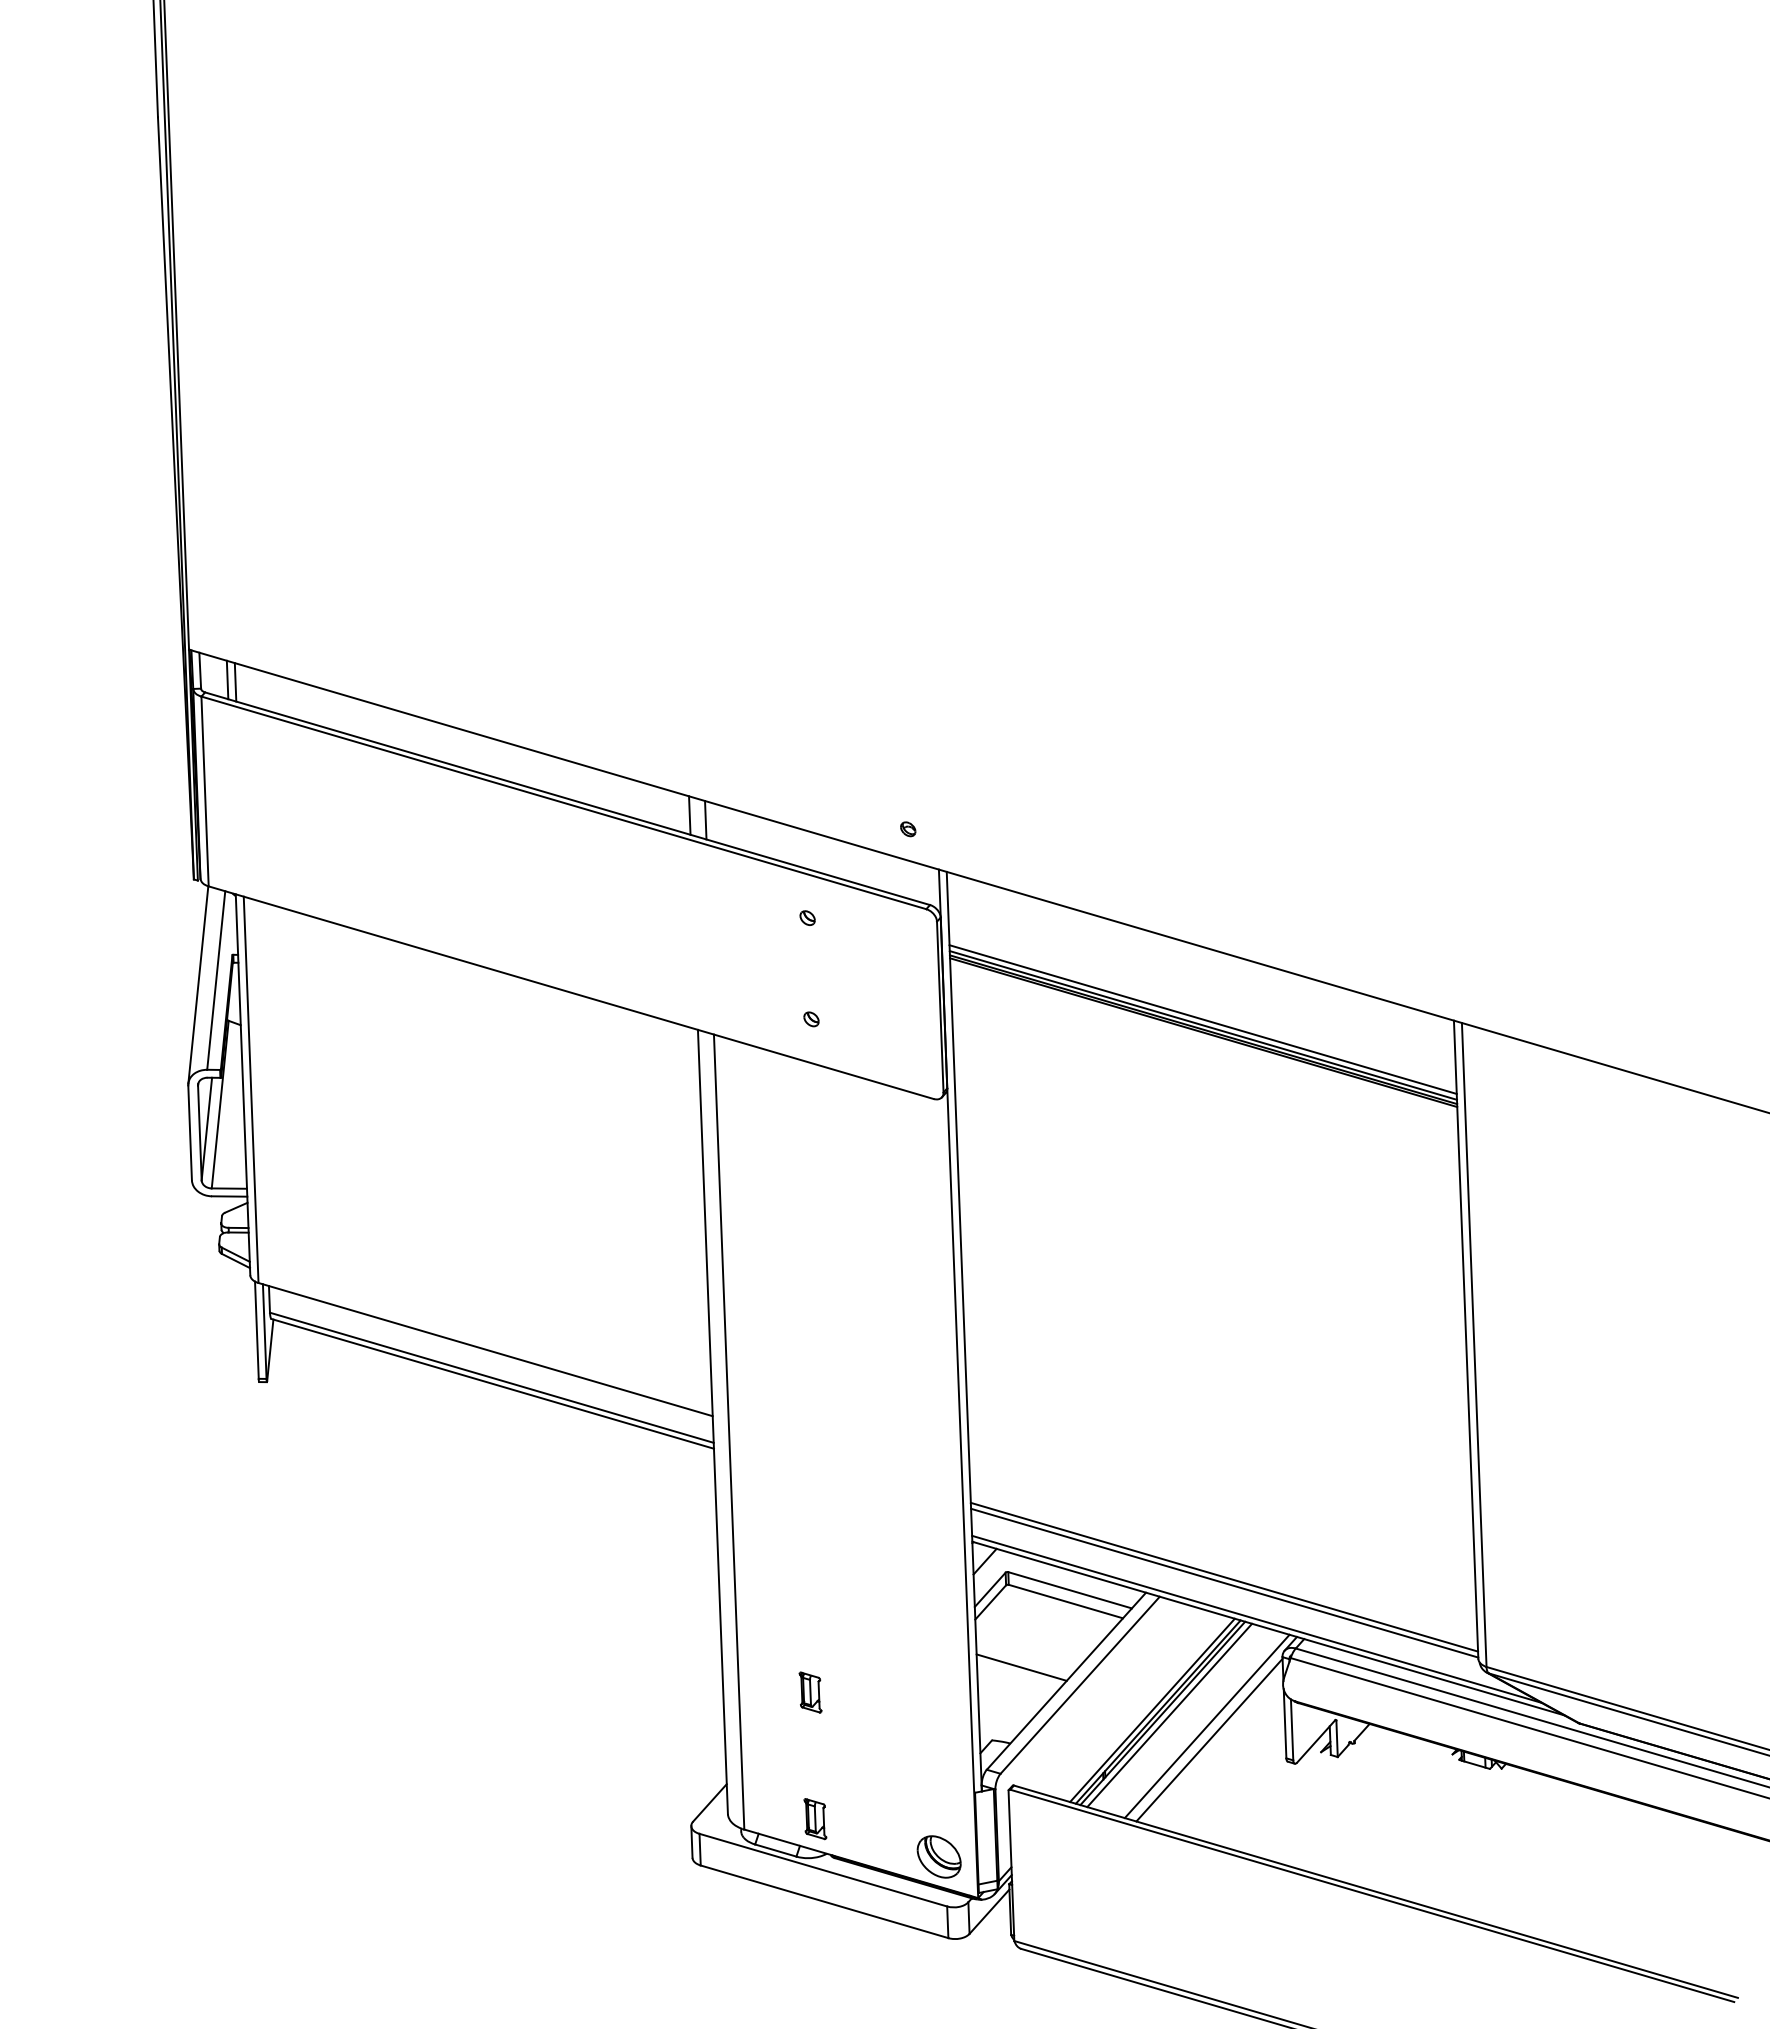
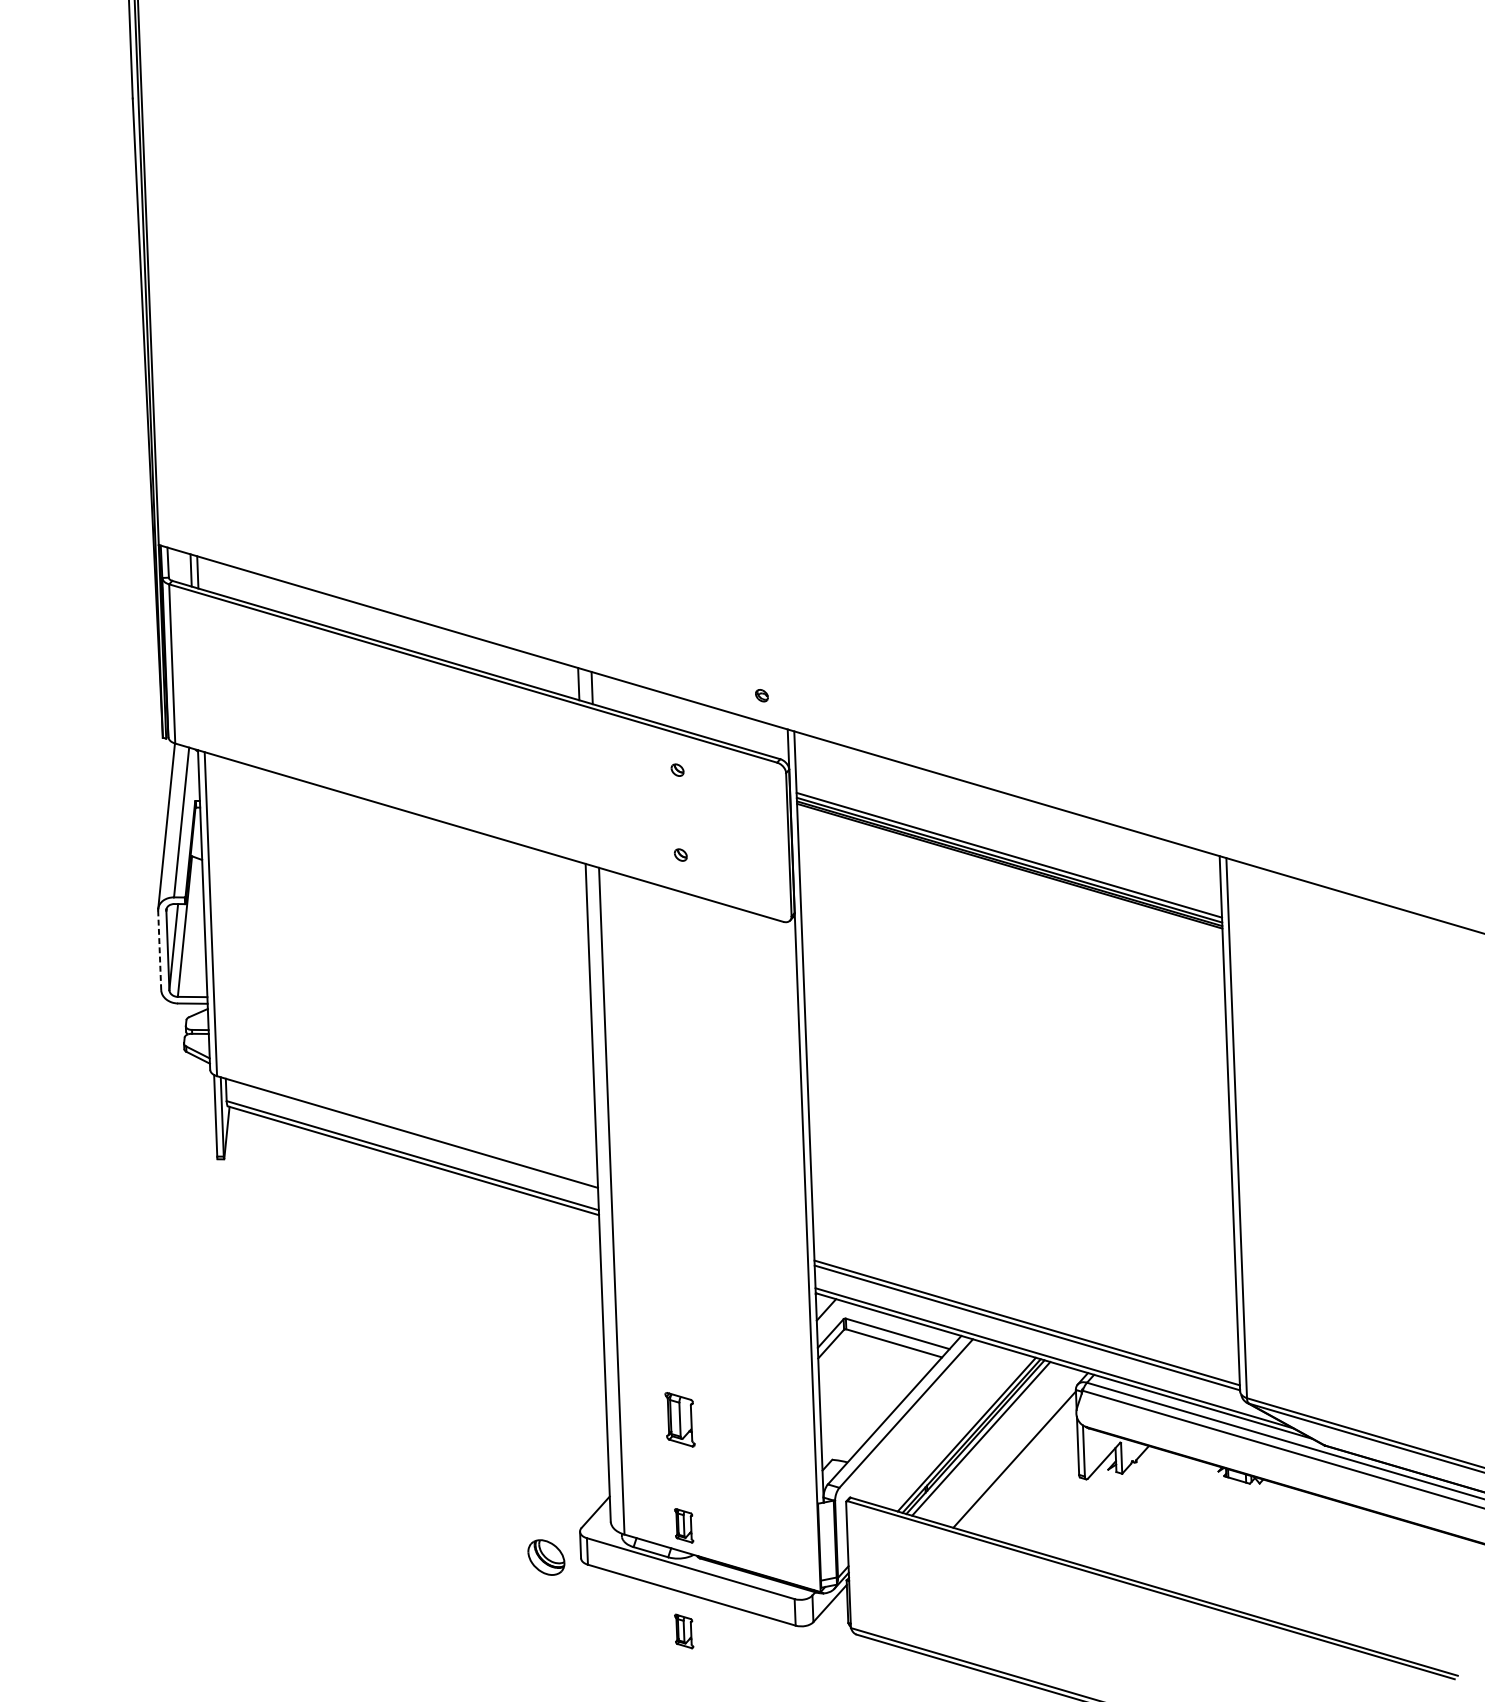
line: (190, 1133) -> (160, 950), solid -> dashed
line: (1021, 1667) -> (856, 1398), removed
part: (810, 1692) -> (680, 1419), size x1.6
line: (1206, 1726) -> (1012, 1448), removed
part: (938, 1856) -> (545, 1557), moved
part: (815, 1945) -> (684, 1631), added

